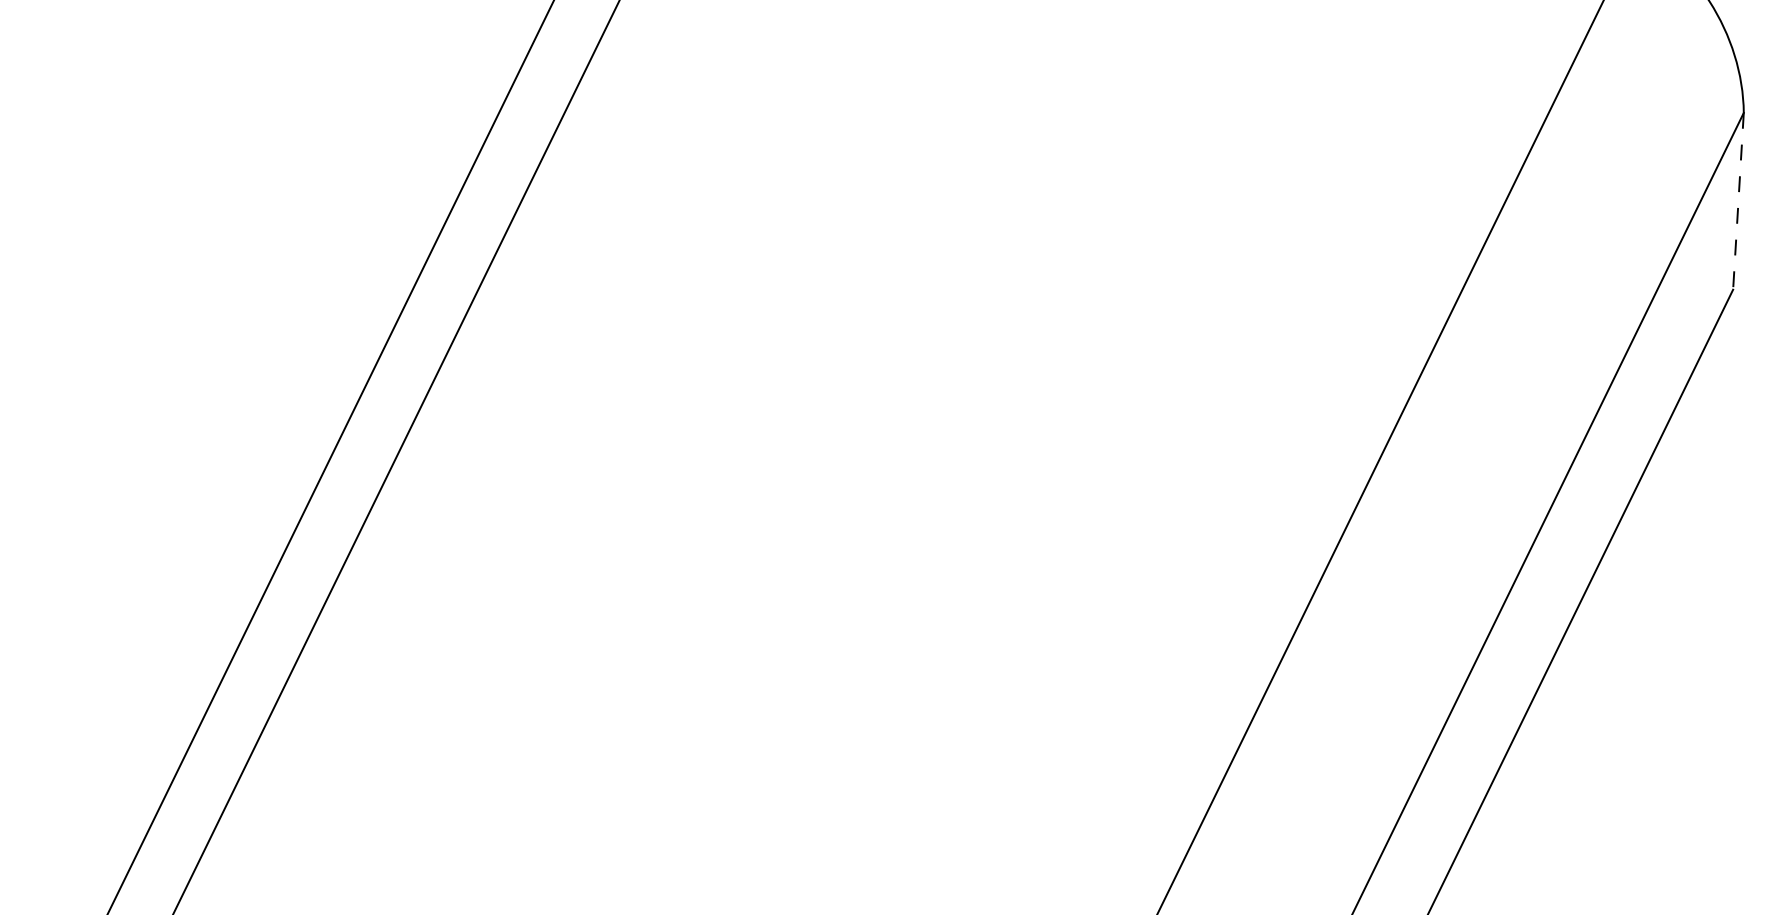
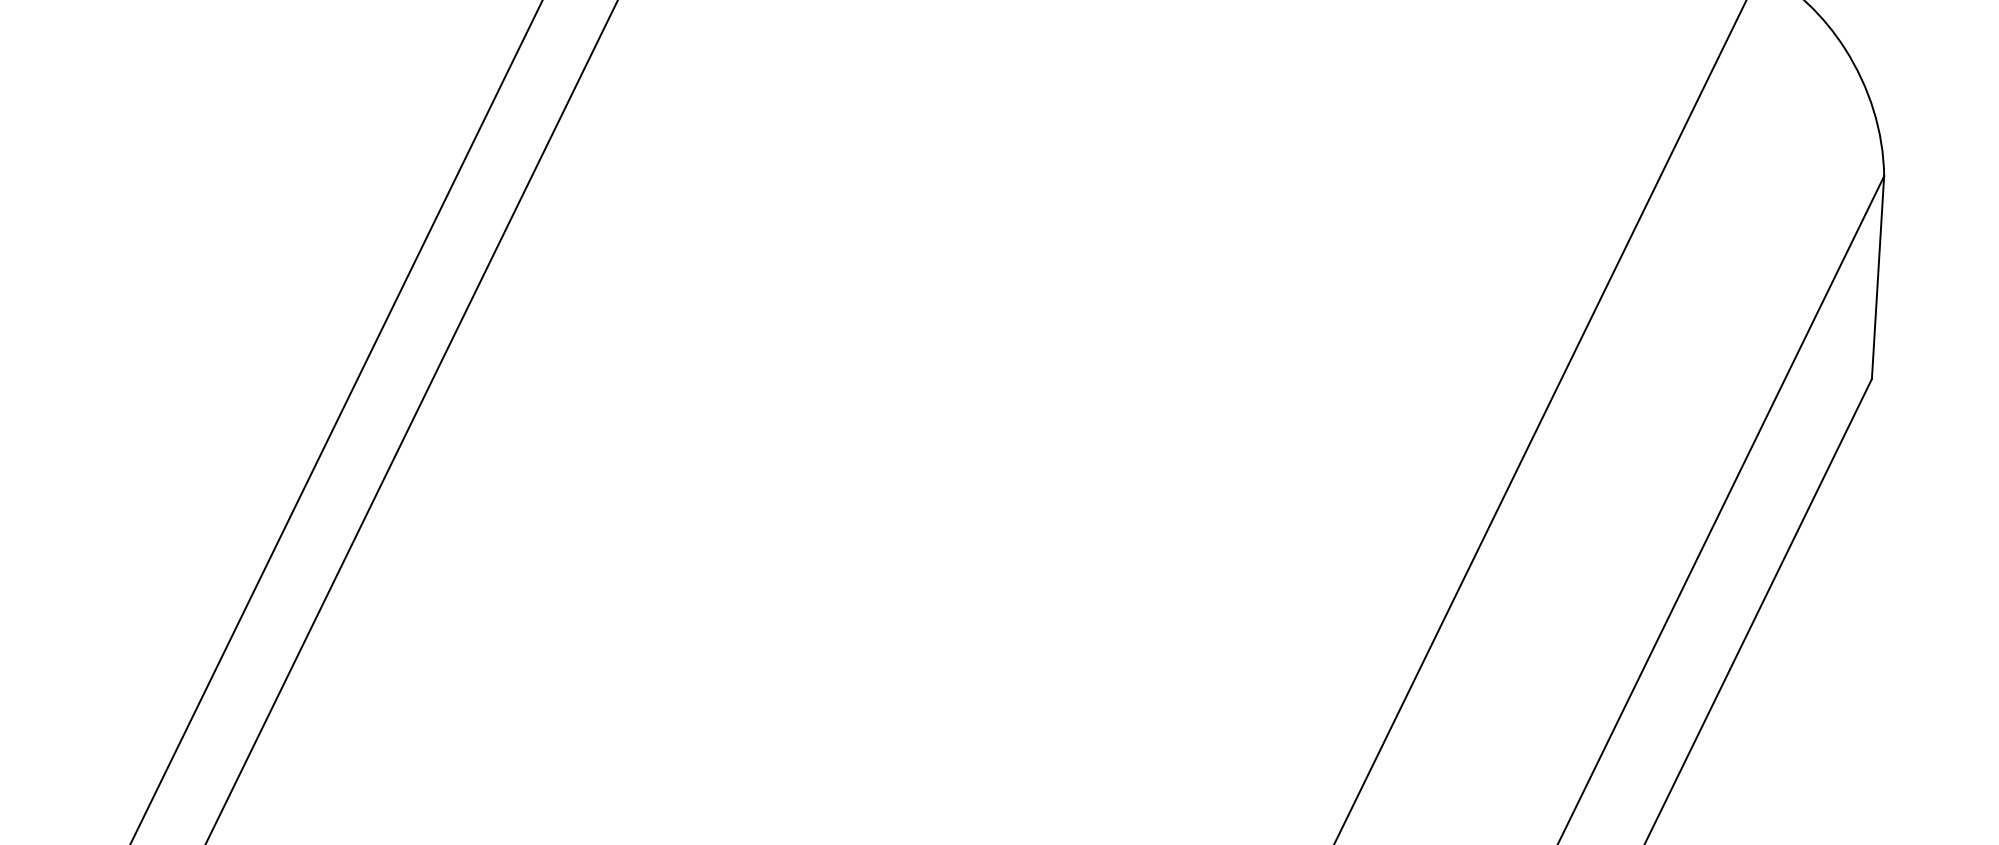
line: (1738, 201) -> (1878, 277), dashed -> solid

